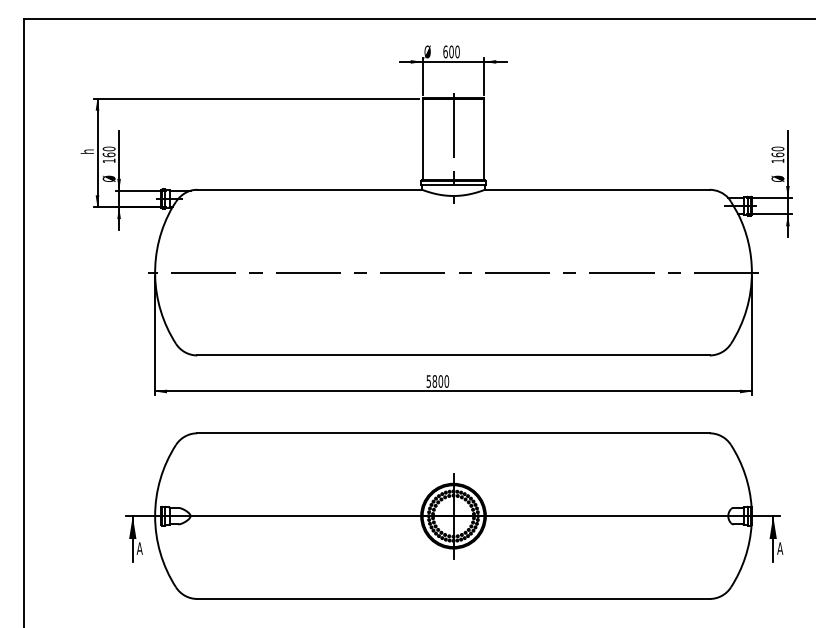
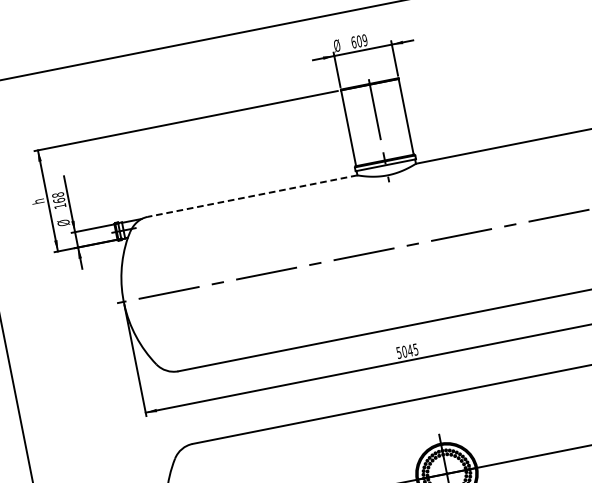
text: (457, 52) -> (365, 40), 600 -> 609
text: (109, 148) -> (58, 194), 160 -> 168
line: (309, 189) -> (252, 195), solid -> dashed
text: (440, 381) -> (409, 350), 5800 -> 5045

